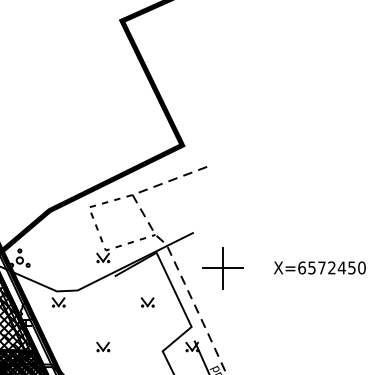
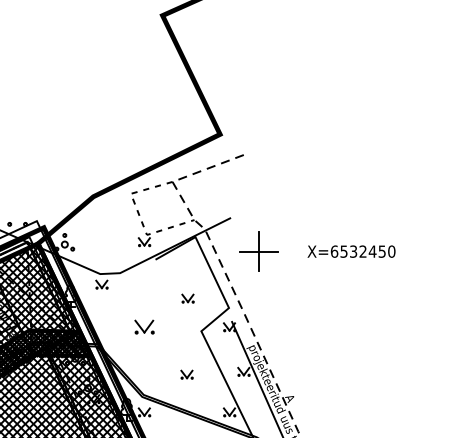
text: (321, 267) -> (353, 251), X=6572450 -> X=6532450
part: (147, 302) -> (187, 298), moved
part: (103, 347) -> (144, 327), size x1.6

